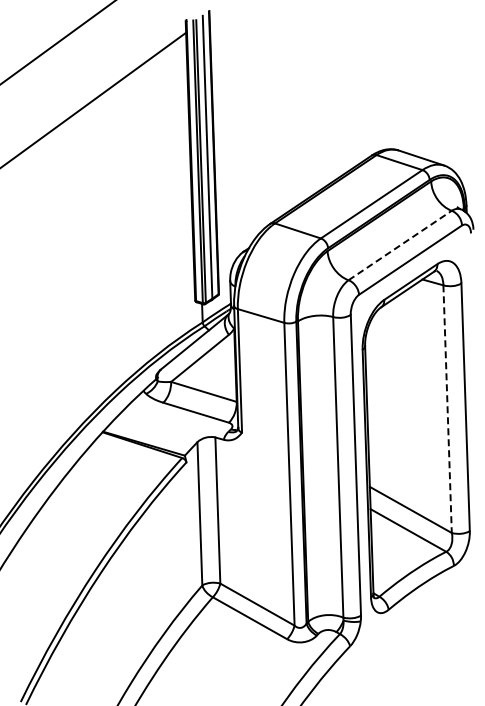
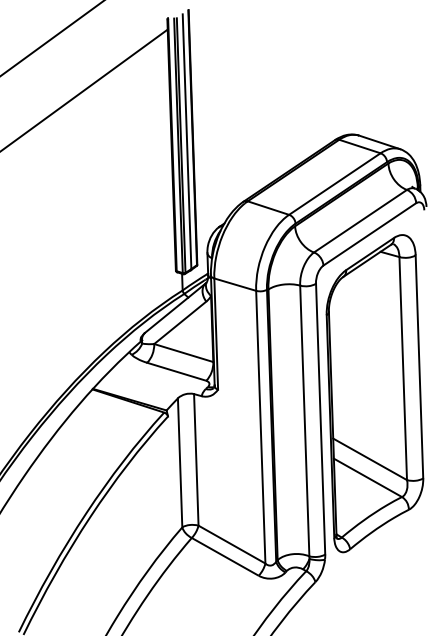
line: (400, 245) -> (360, 221), dashed -> solid
line: (447, 409) -> (403, 368), dashed -> solid

